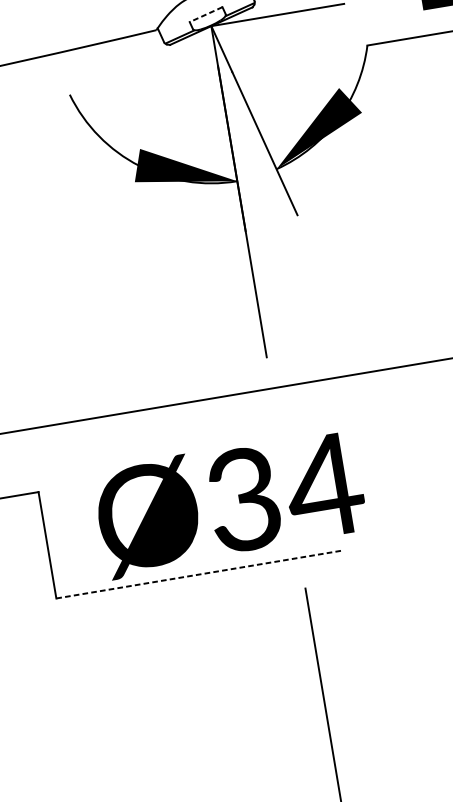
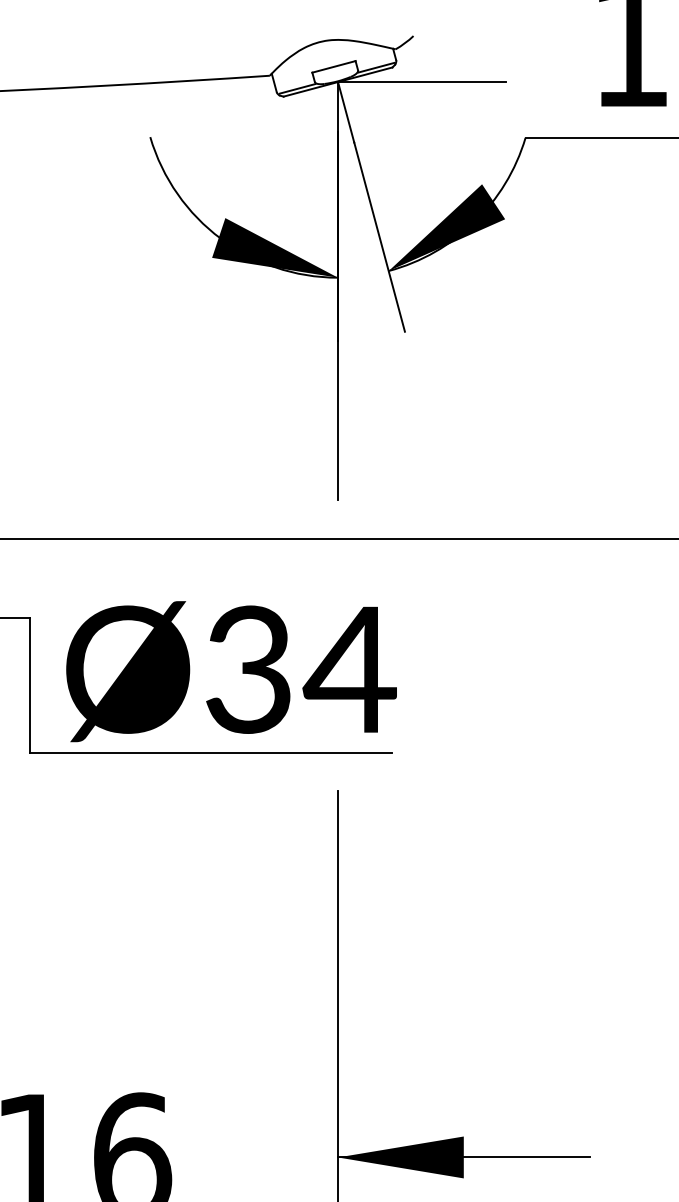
line: (205, 15) -> (333, 67), dashed -> solid
text: (230, 503) -> (231, 671), moved
line: (199, 574) -> (211, 752), dashed -> solid

